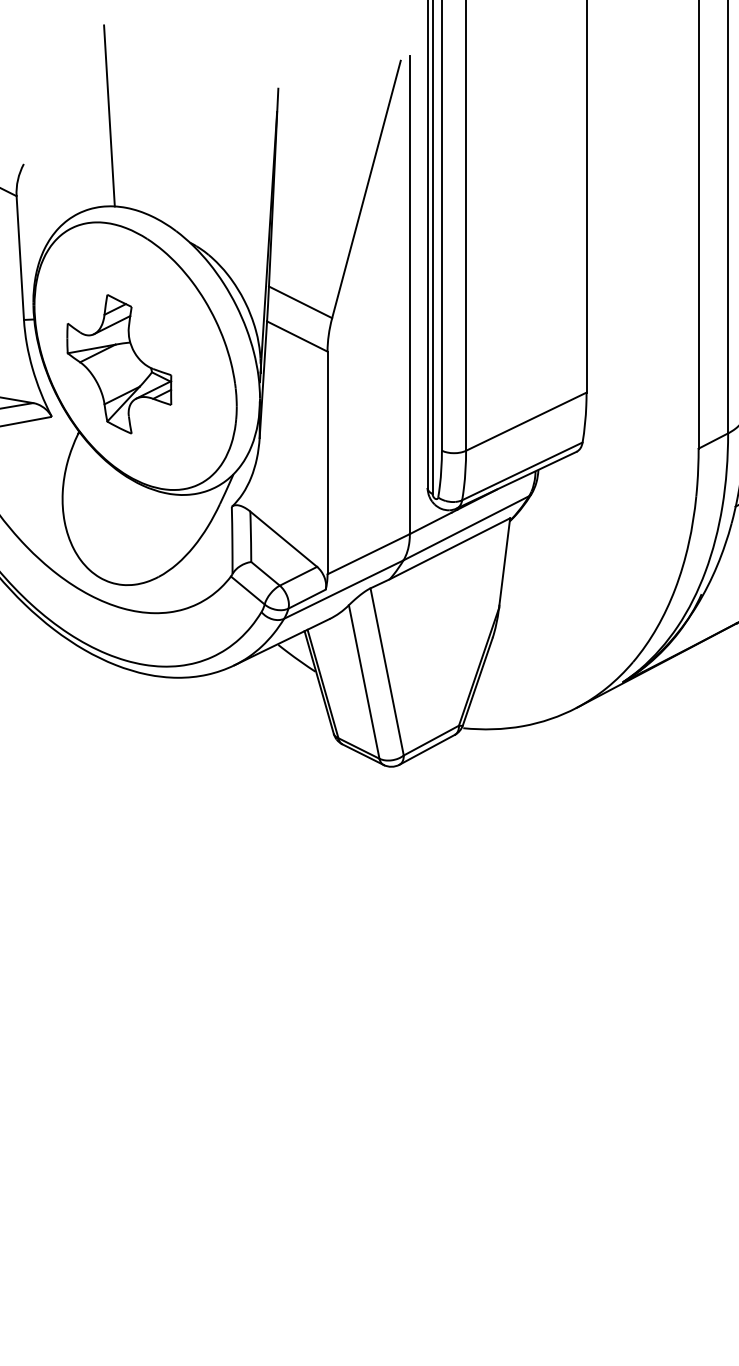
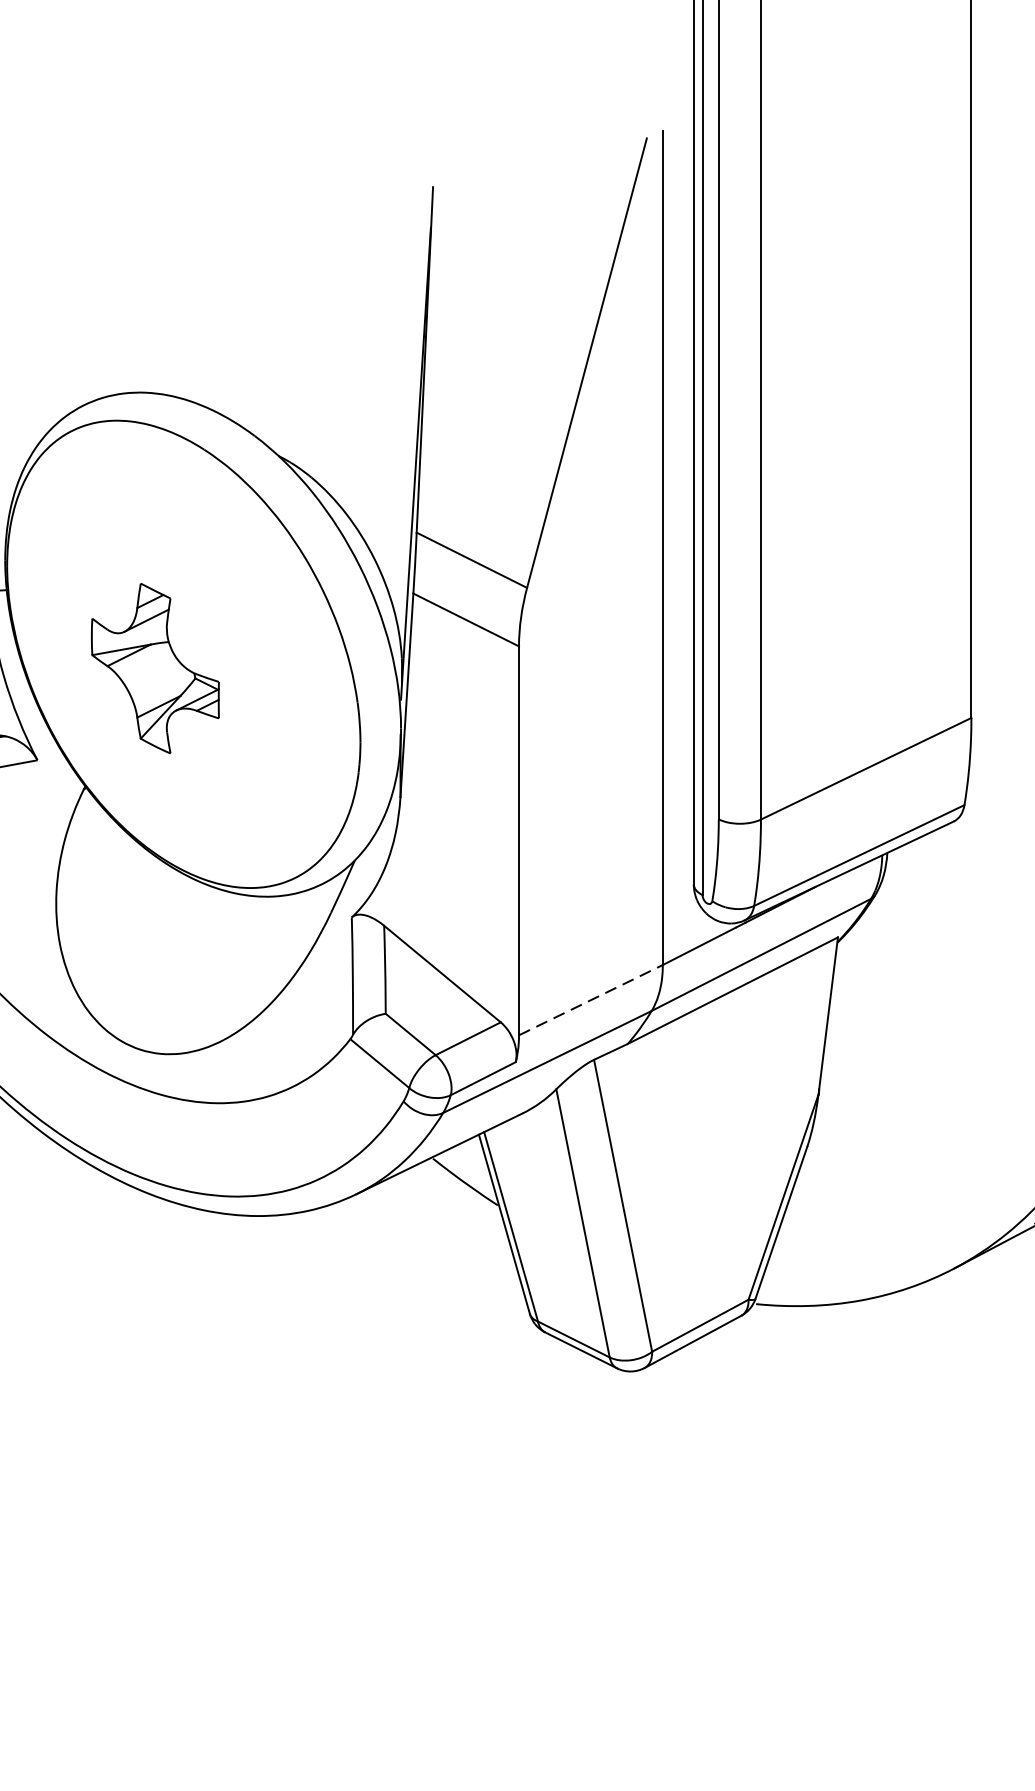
line: (109, 115) -> (138, 233), removed
part: (119, 364) -> (155, 668), size x0.7
line: (368, 554) -> (590, 1000), solid -> dashed

